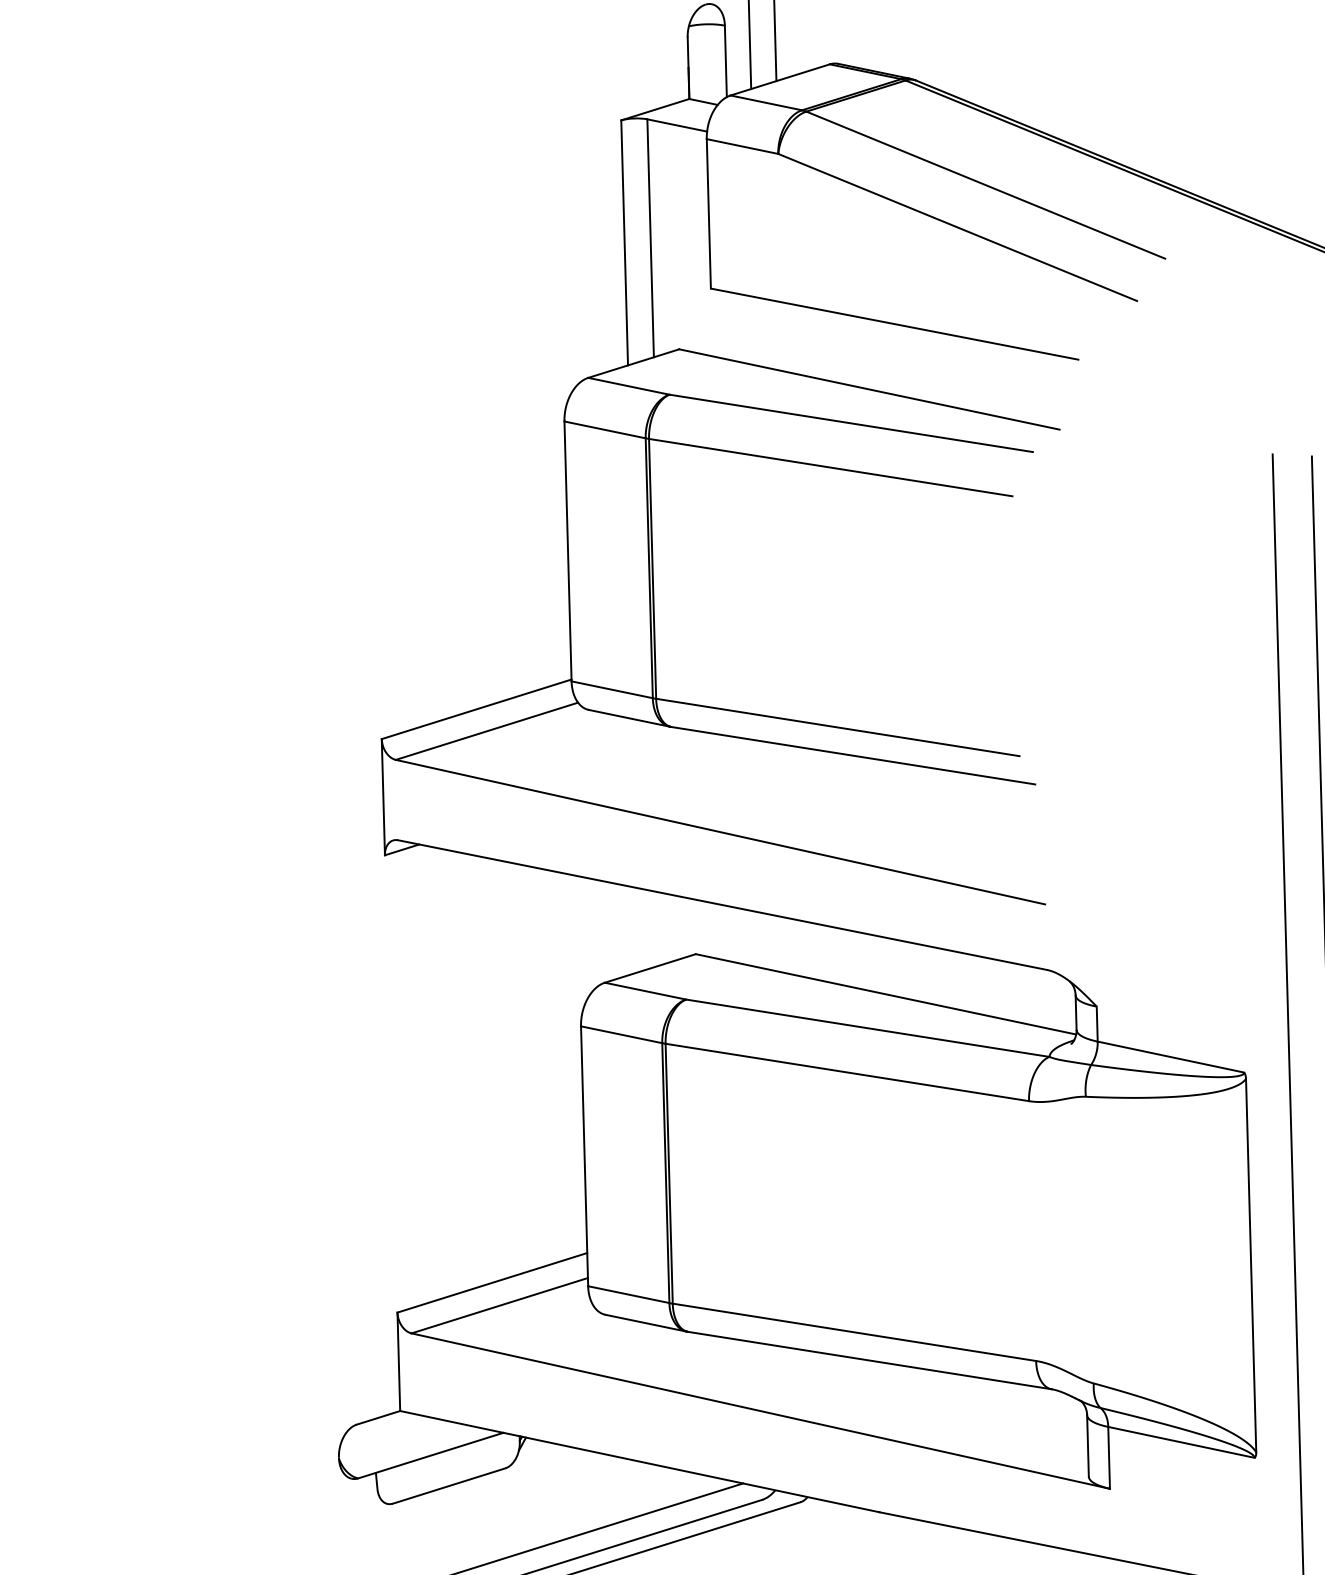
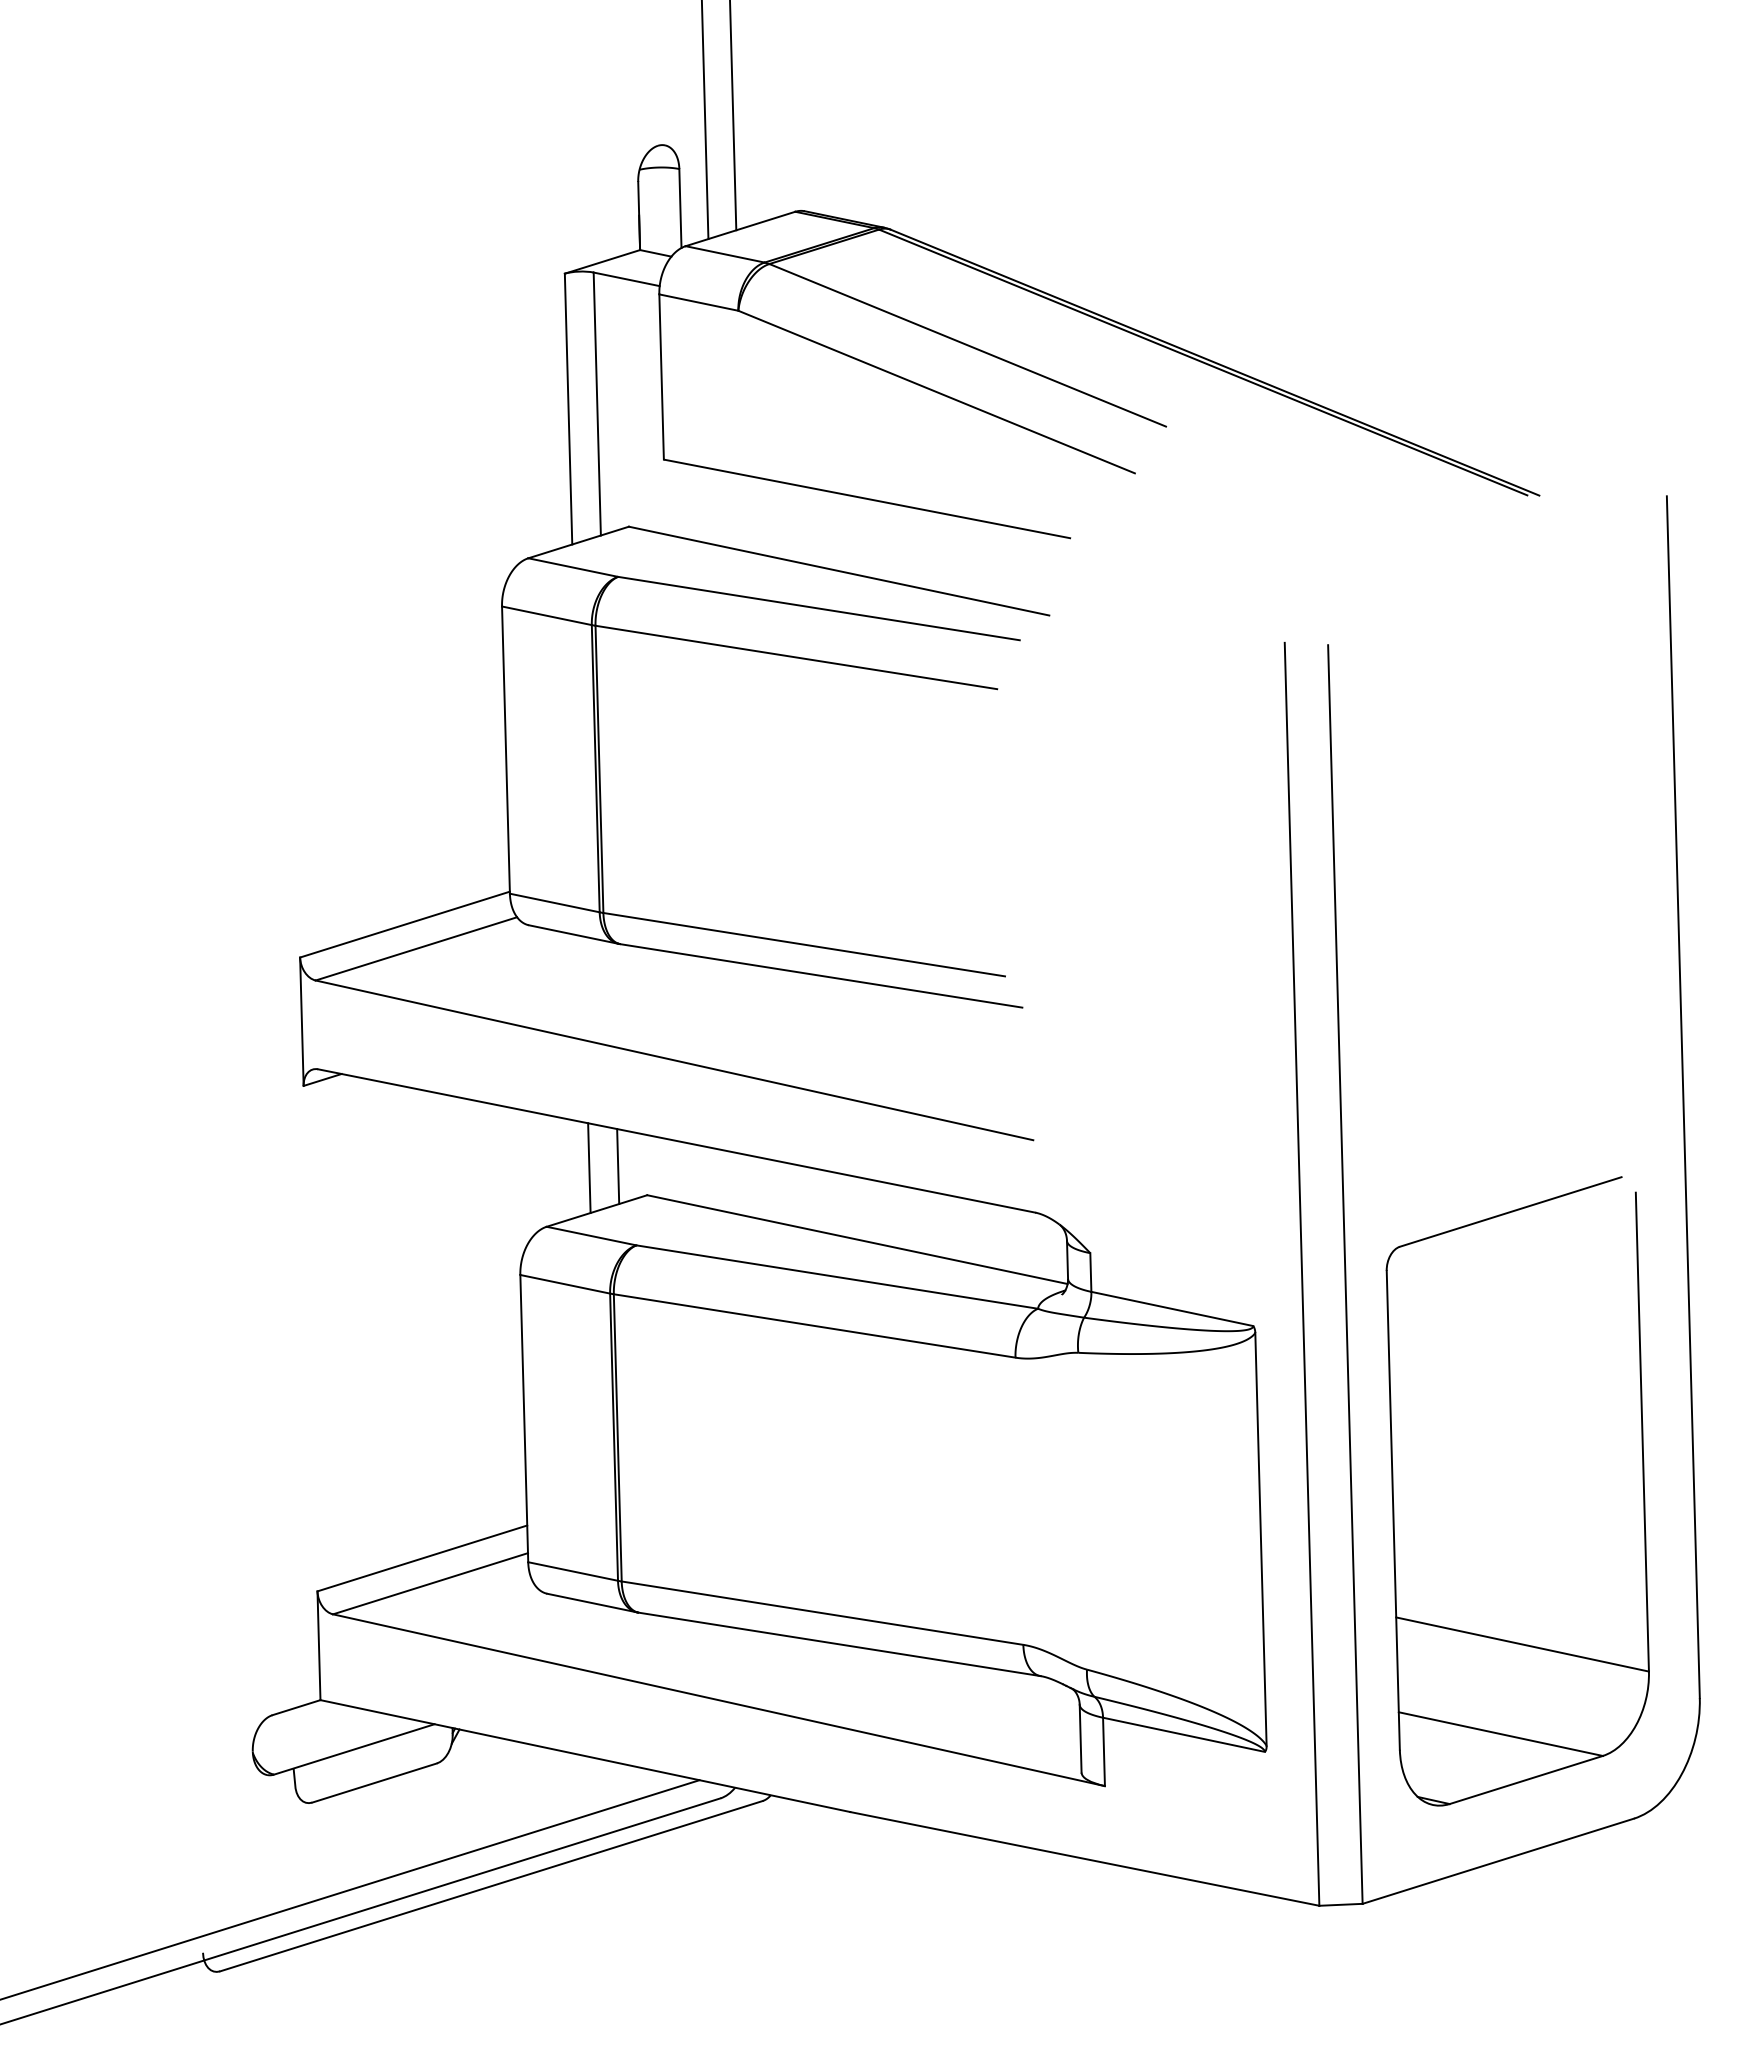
line: (669, 928) -> (618, 1166), added
line: (643, 929) -> (589, 1168), added

